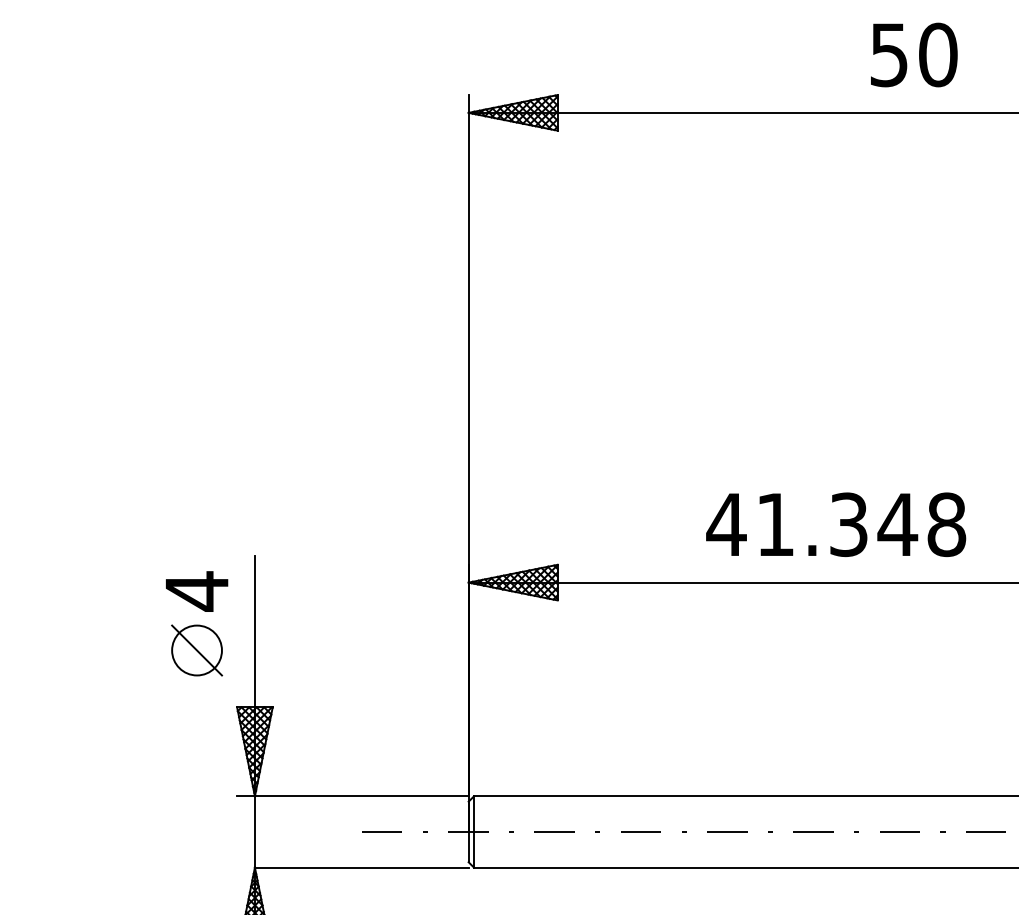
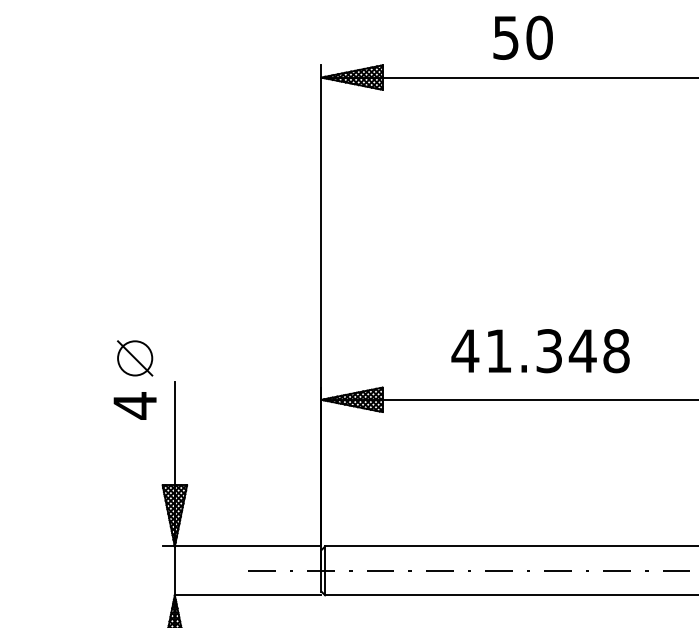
text: (913, 54) -> (522, 37), moved
text: (836, 525) -> (540, 351), moved
part: (197, 650) -> (135, 358), moved

